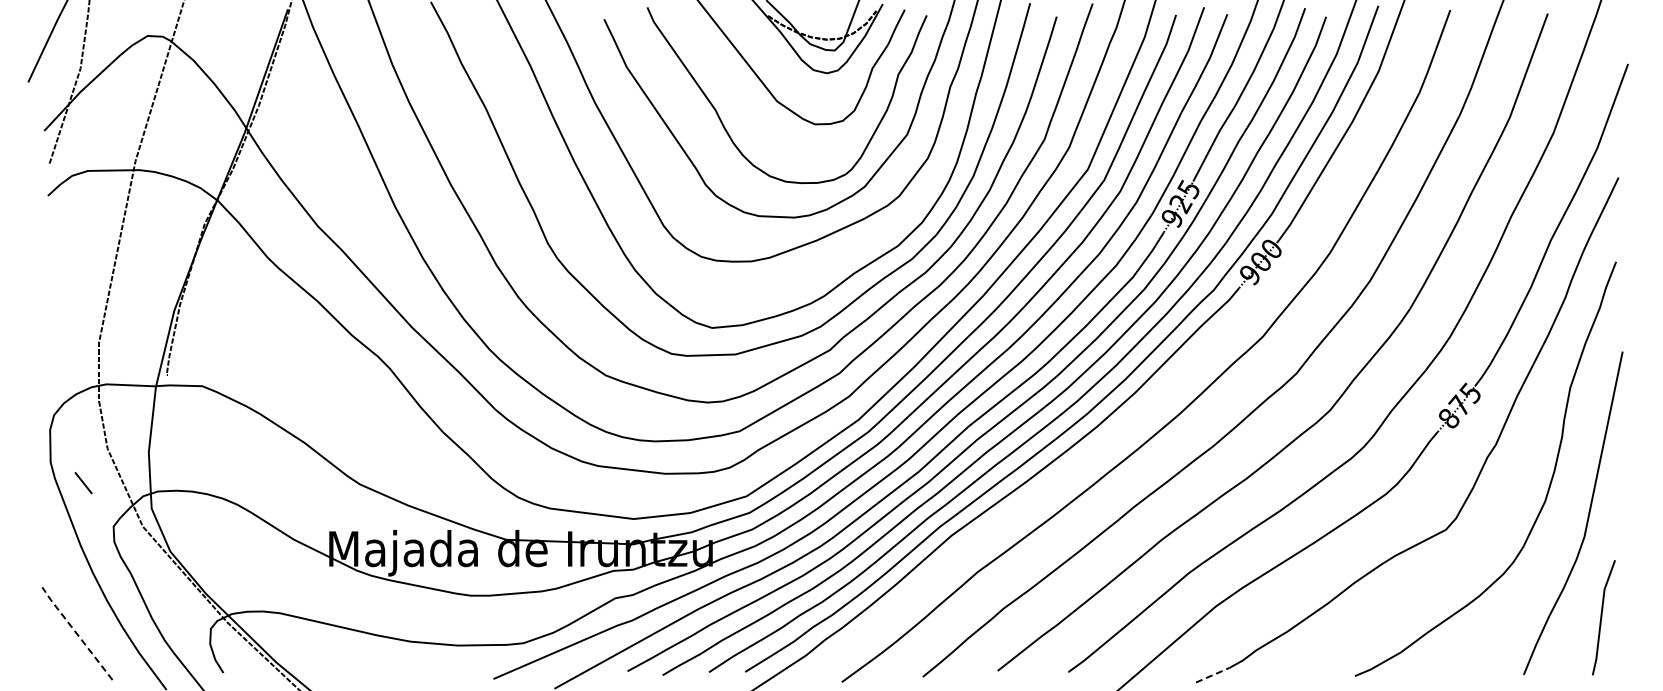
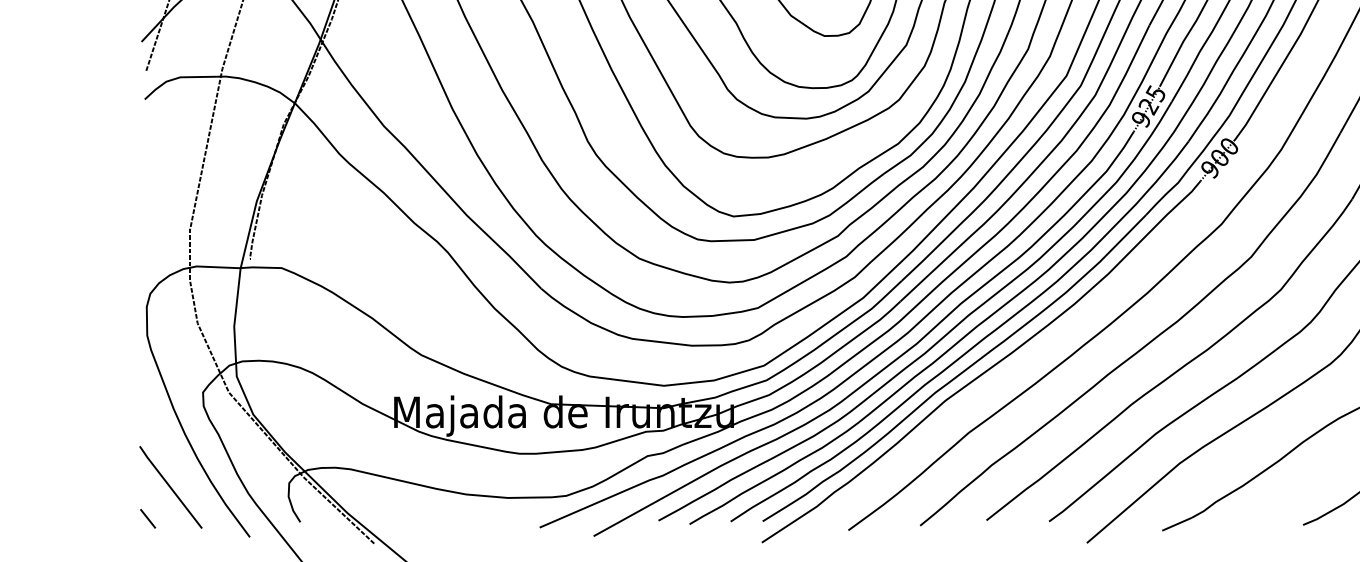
line: (83, 483) -> (147, 519), moved
line: (76, 632) -> (170, 486), dashed -> solid
line: (1213, 675) -> (1177, 524), dashed -> solid

